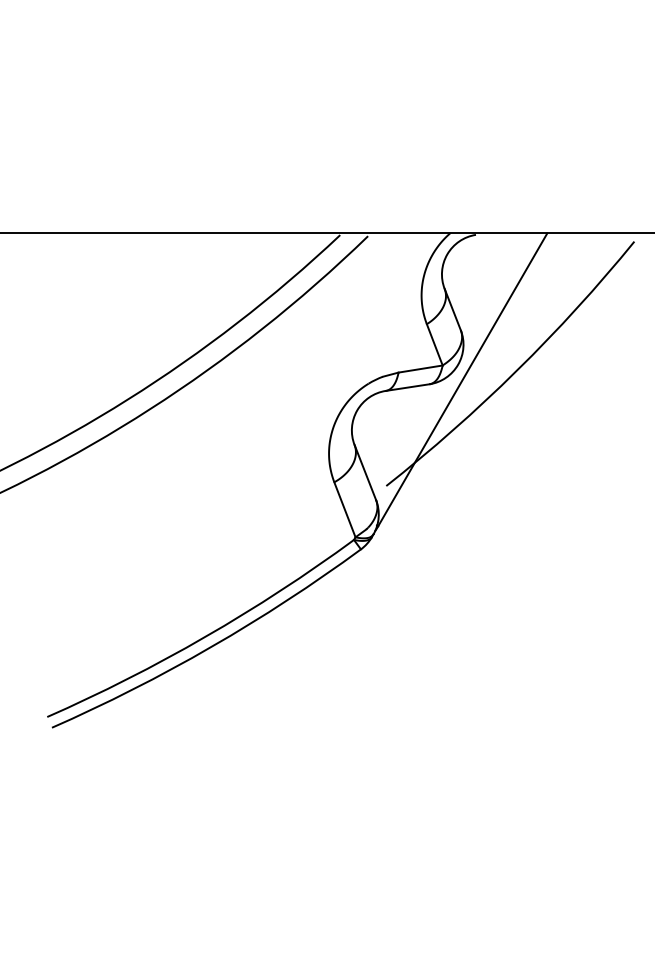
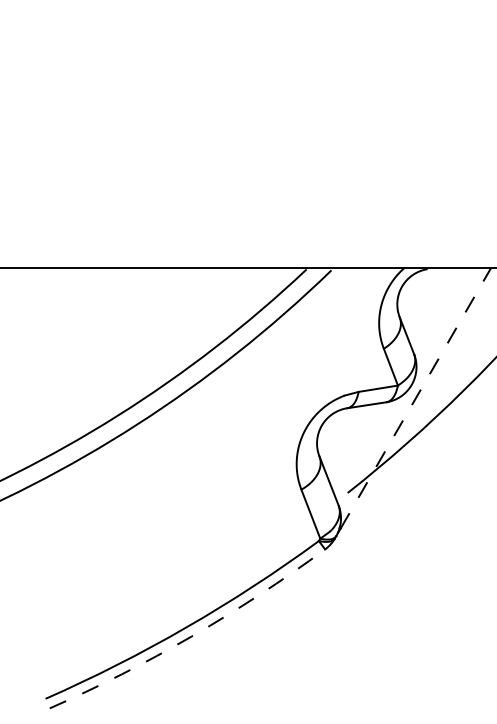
line: (462, 379) -> (415, 398), solid -> dashed
arc: (211, 647) -> (191, 636), solid -> dashed

